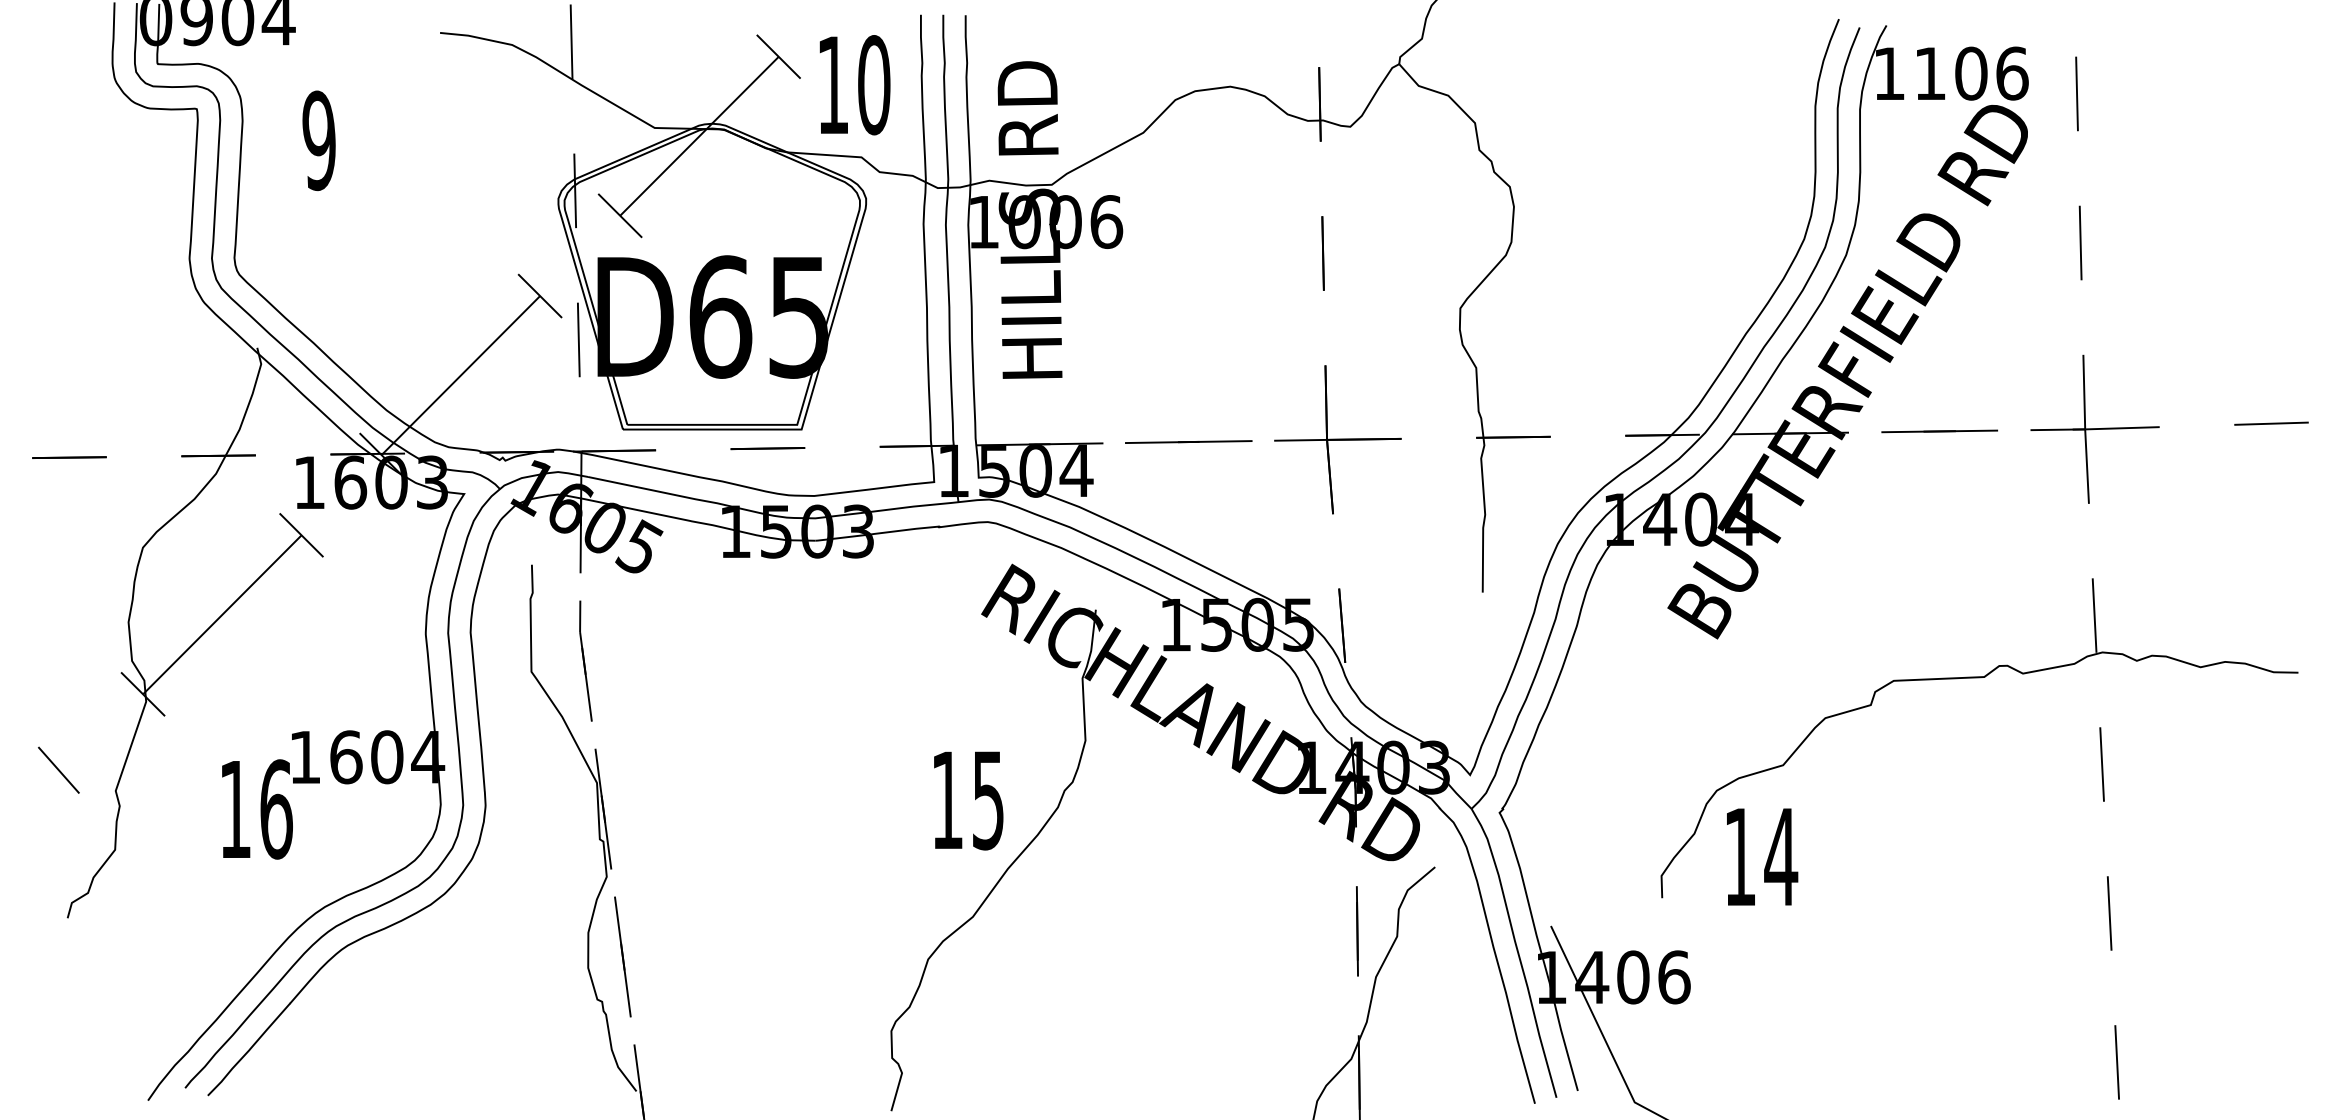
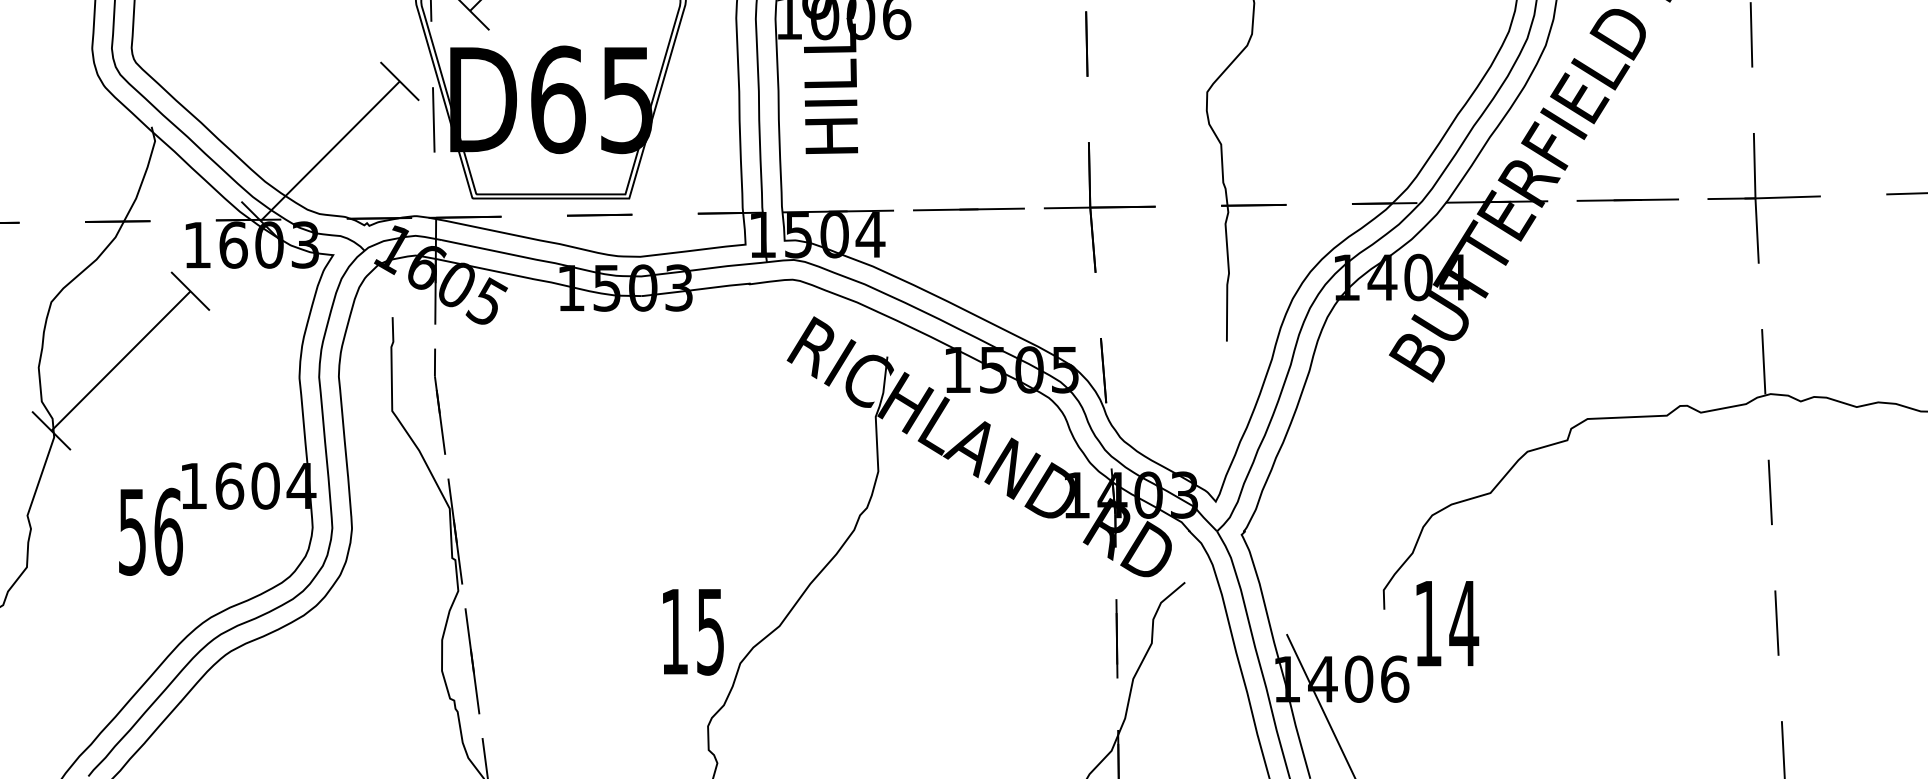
text: (968, 800) -> (693, 631), moved
text: (235, 810) -> (132, 532), 16 -> 56
text: (1762, 856) -> (1447, 623), moved

